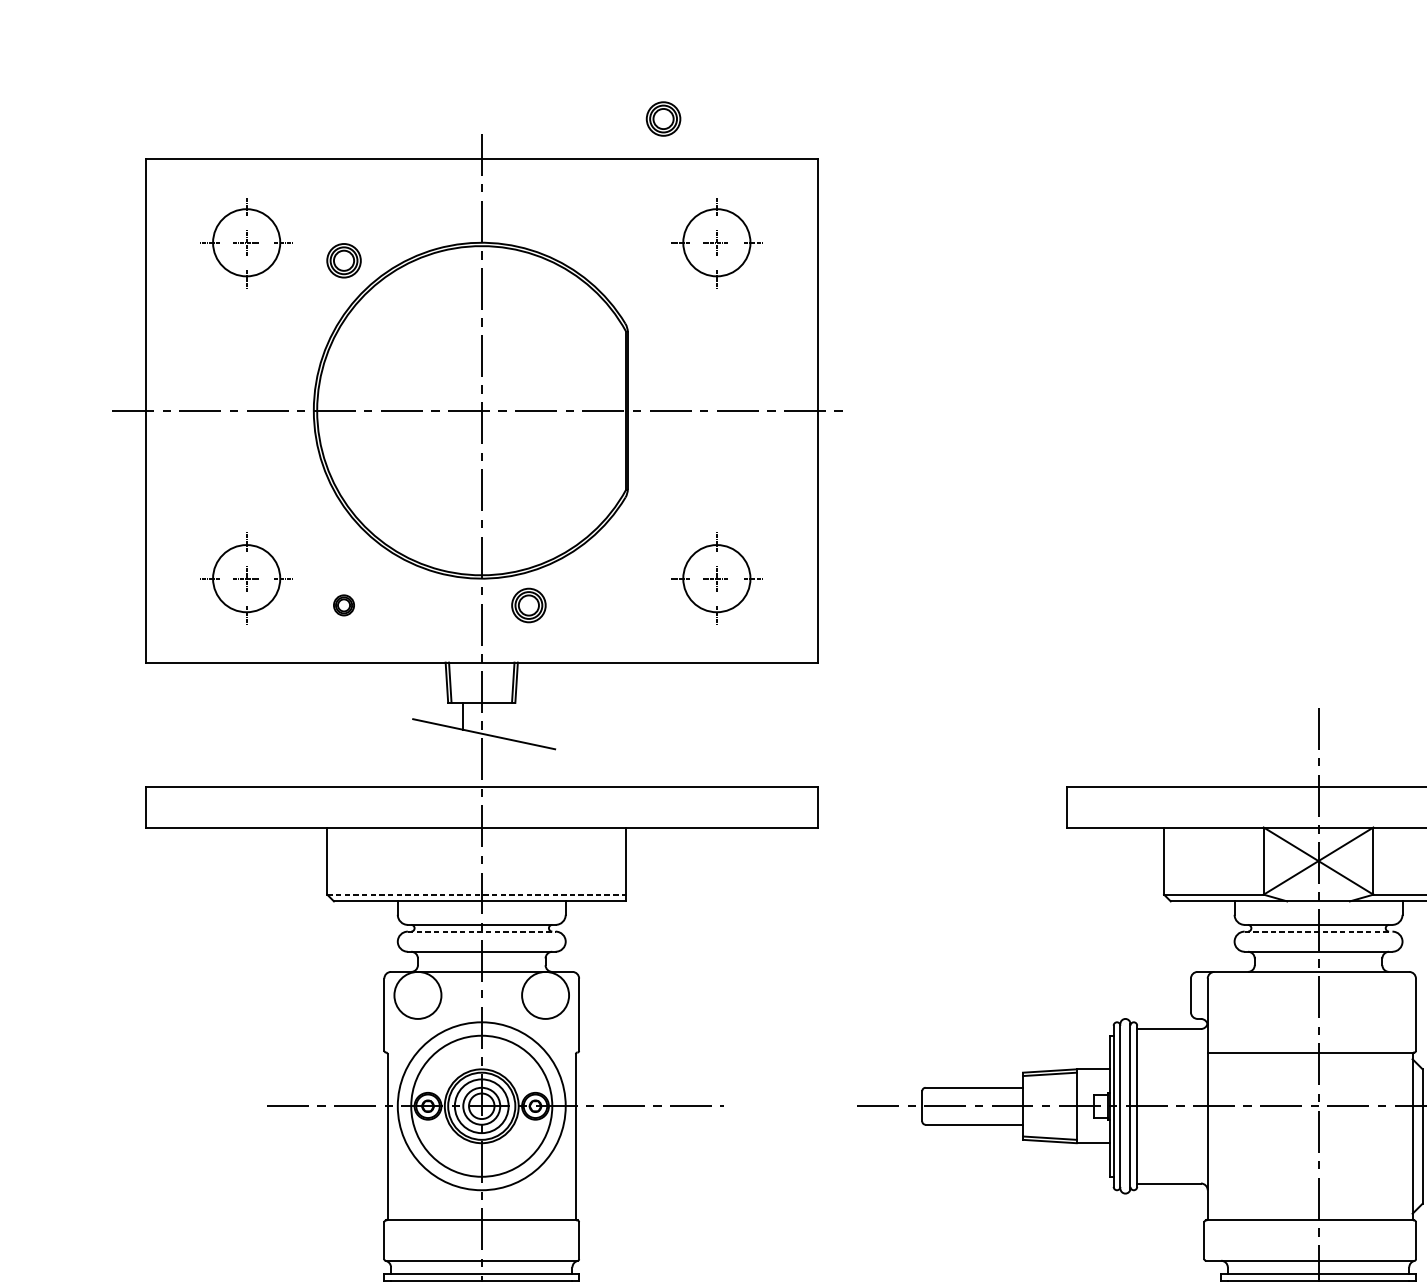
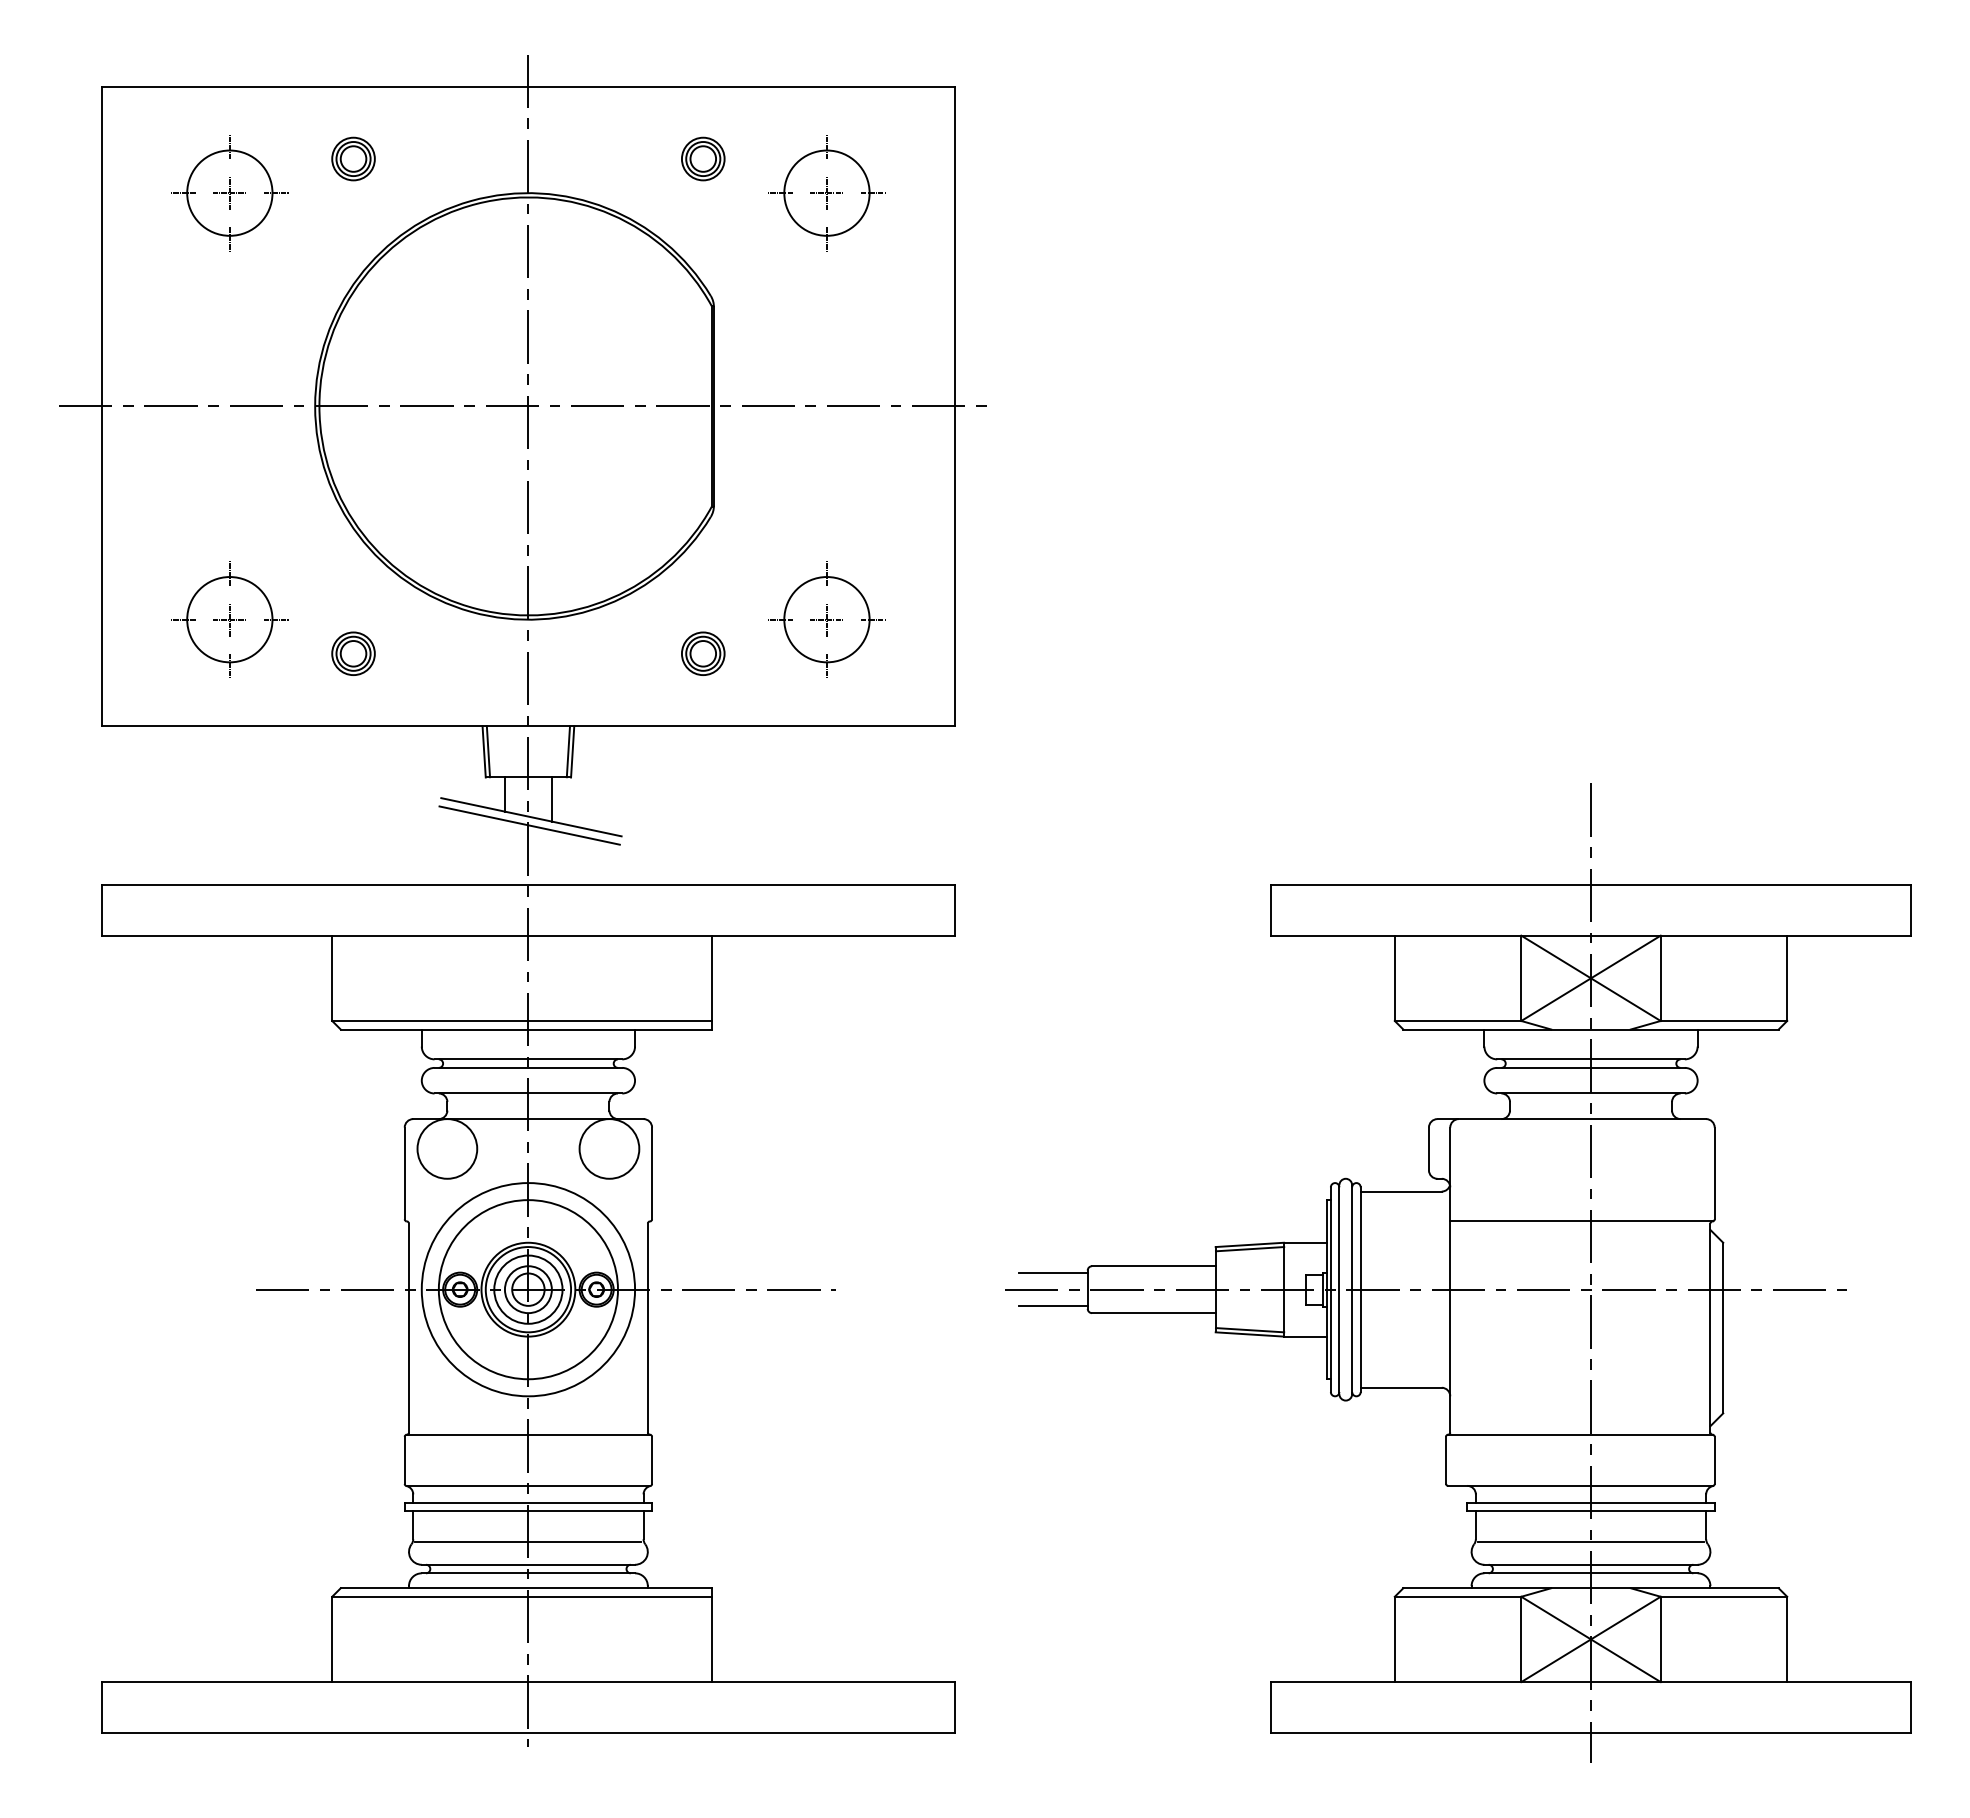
part: (663, 118) -> (703, 158), moved
part: (344, 260) -> (353, 158), moved
part: (344, 605) -> (353, 653), size x1.67
part: (529, 605) -> (703, 653), moved
line: (499, 720) -> (551, 799), added
line: (482, 740) -> (529, 825), added
line: (477, 894) -> (522, 1020), dashed -> solid
line: (481, 931) -> (528, 1067), dashed -> solid
line: (1318, 931) -> (1591, 1067), dashed -> solid
line: (894, 1093) -> (1052, 1273), added
line: (894, 1118) -> (1052, 1305), added

